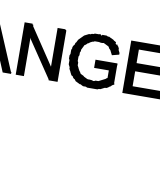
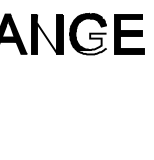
fill: (40, 50) -> (46, 33), removed
fill: (95, 73) -> (91, 43), removed

